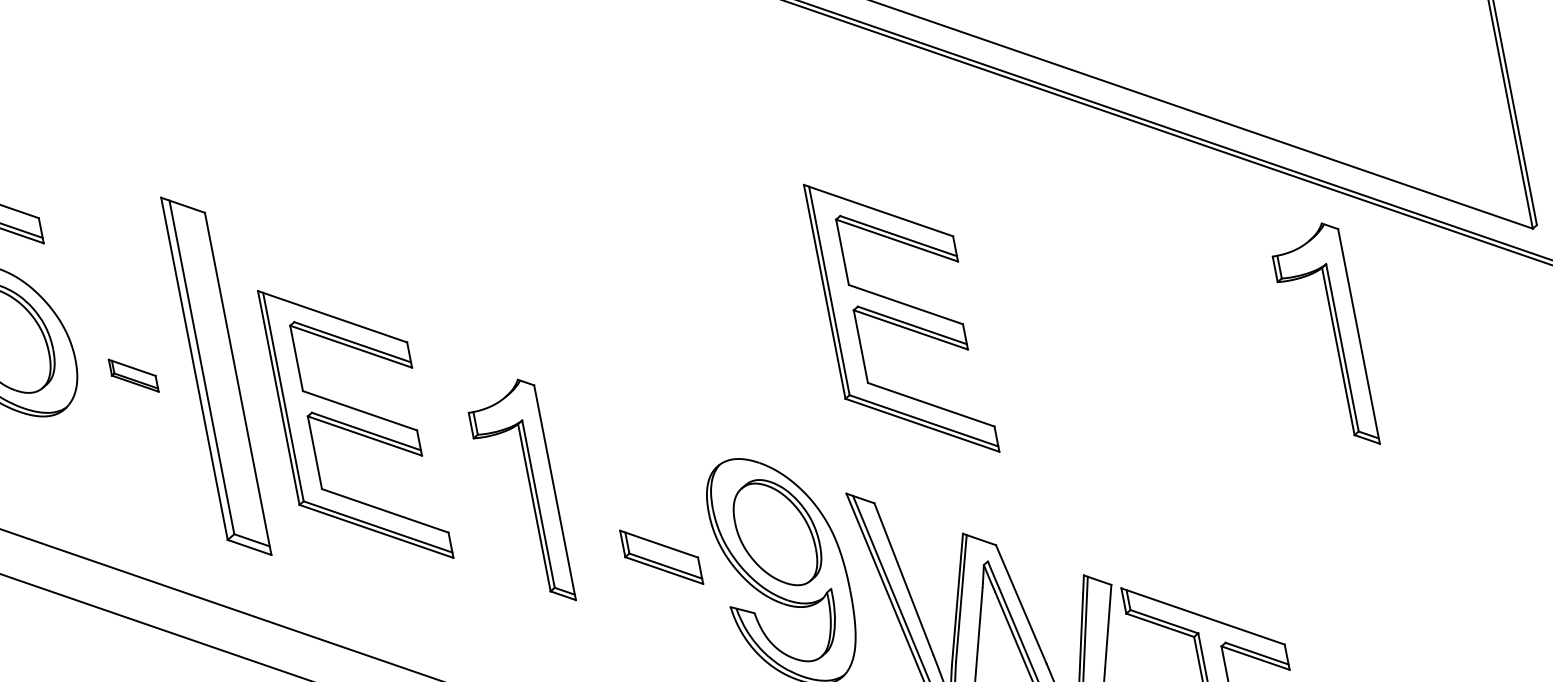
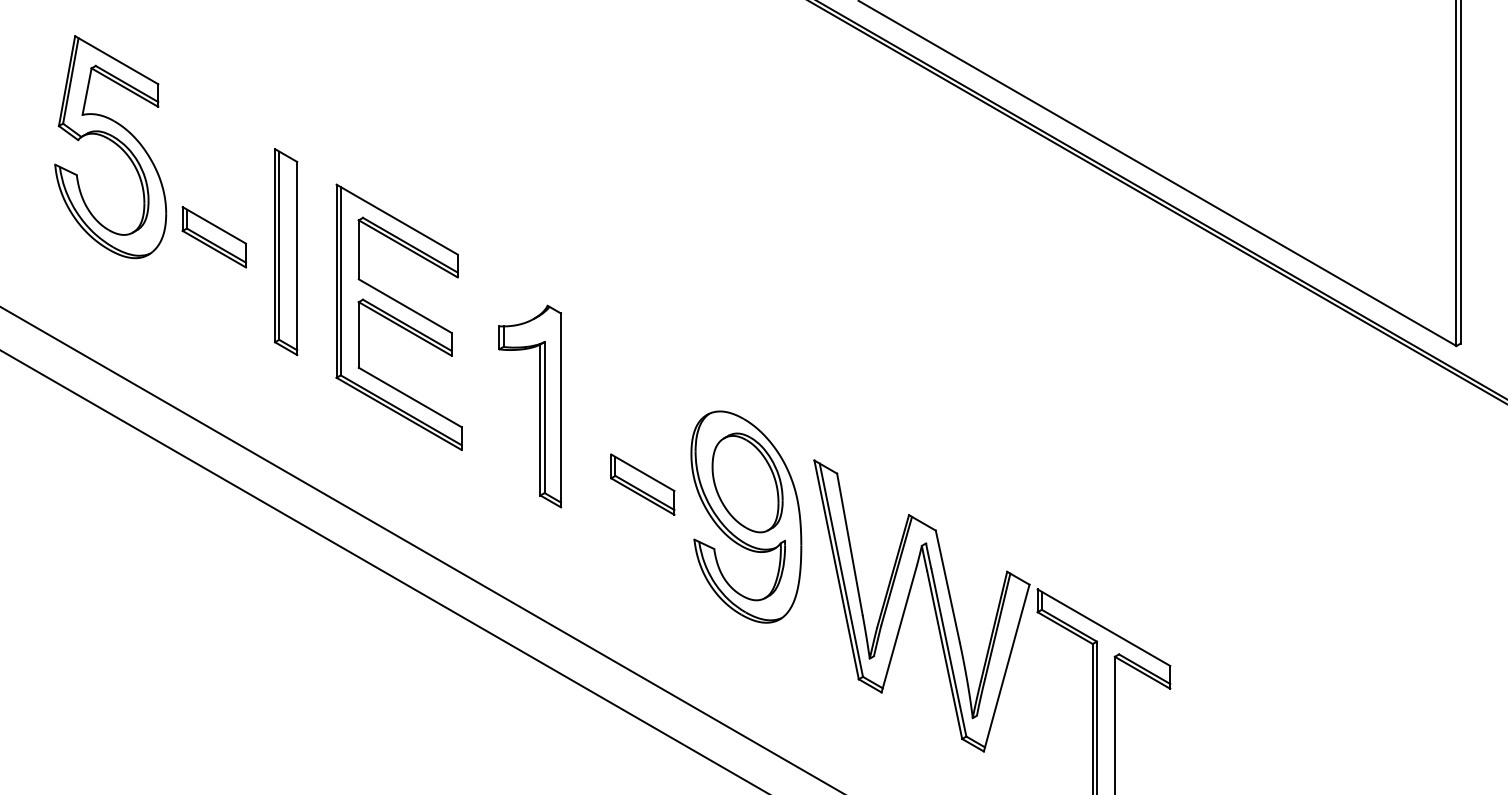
part: (900, 317) -> (891, 316), removed
part: (1334, 336) -> (1265, 406), removed
part: (133, 376) -> (213, 237), size x1.67
part: (217, 376) -> (286, 252), size x0.62

